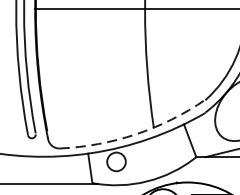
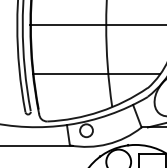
line: (130, 80) -> (96, 74), added
arc: (135, 134) -> (99, 111), dashed -> solid

